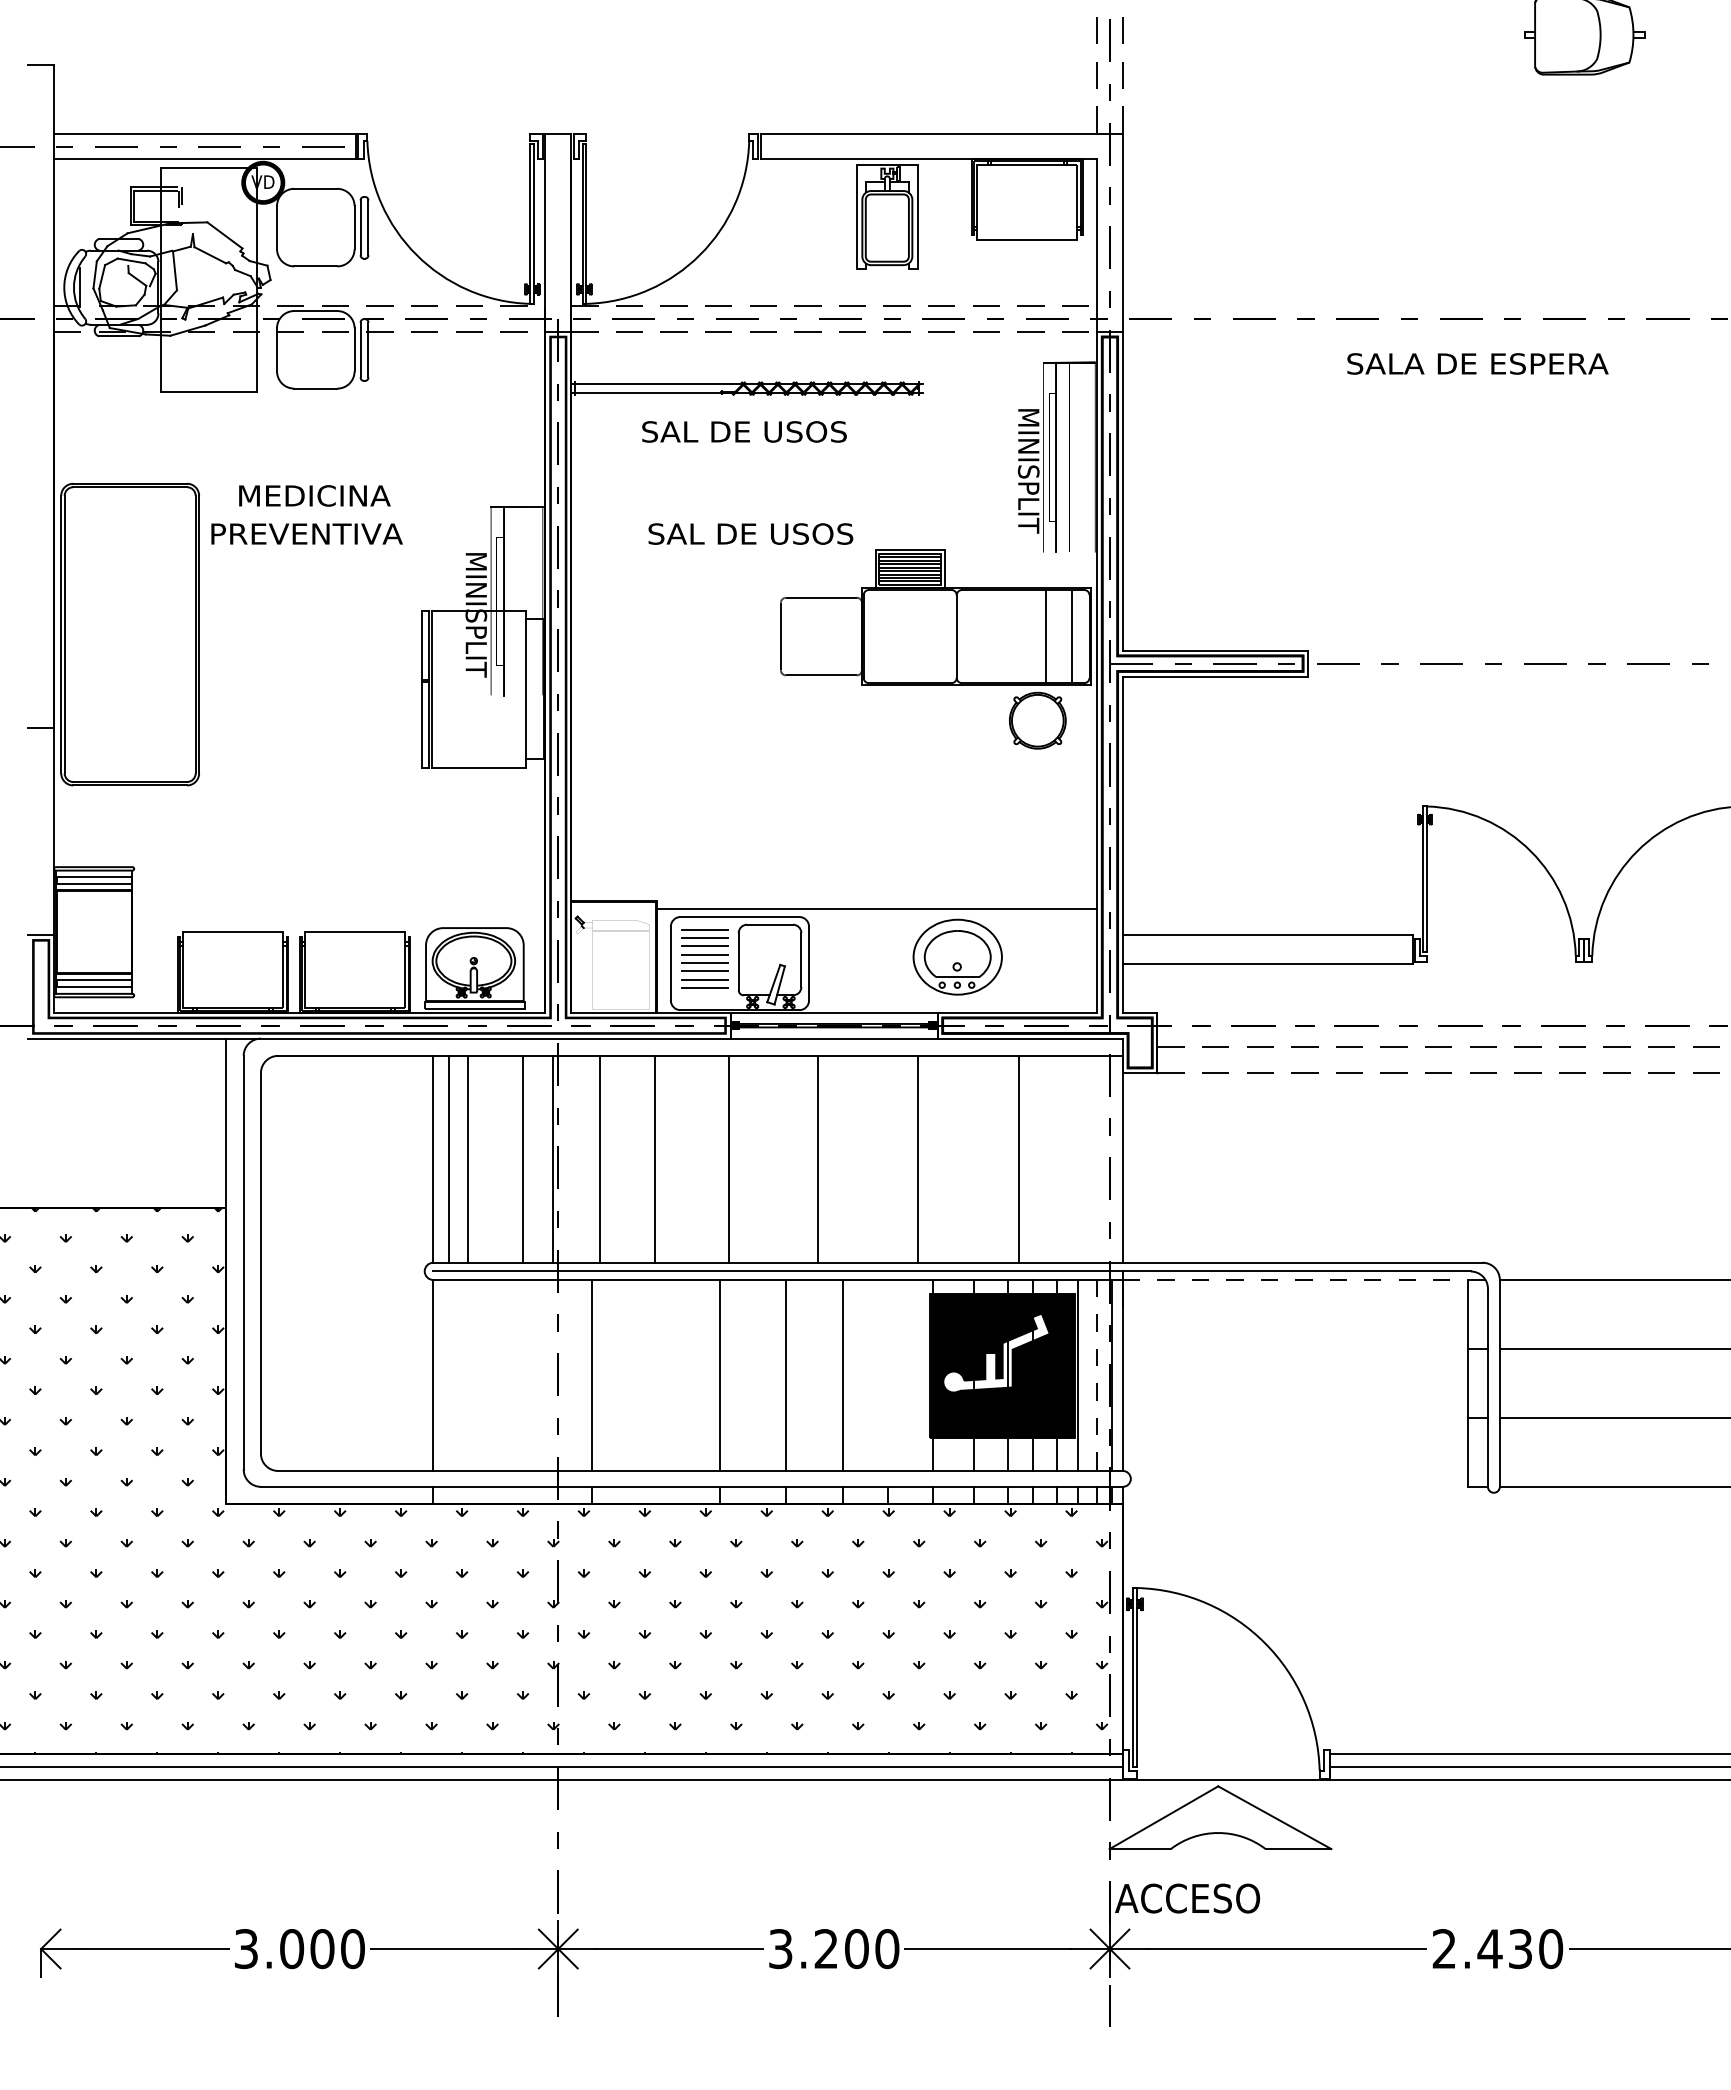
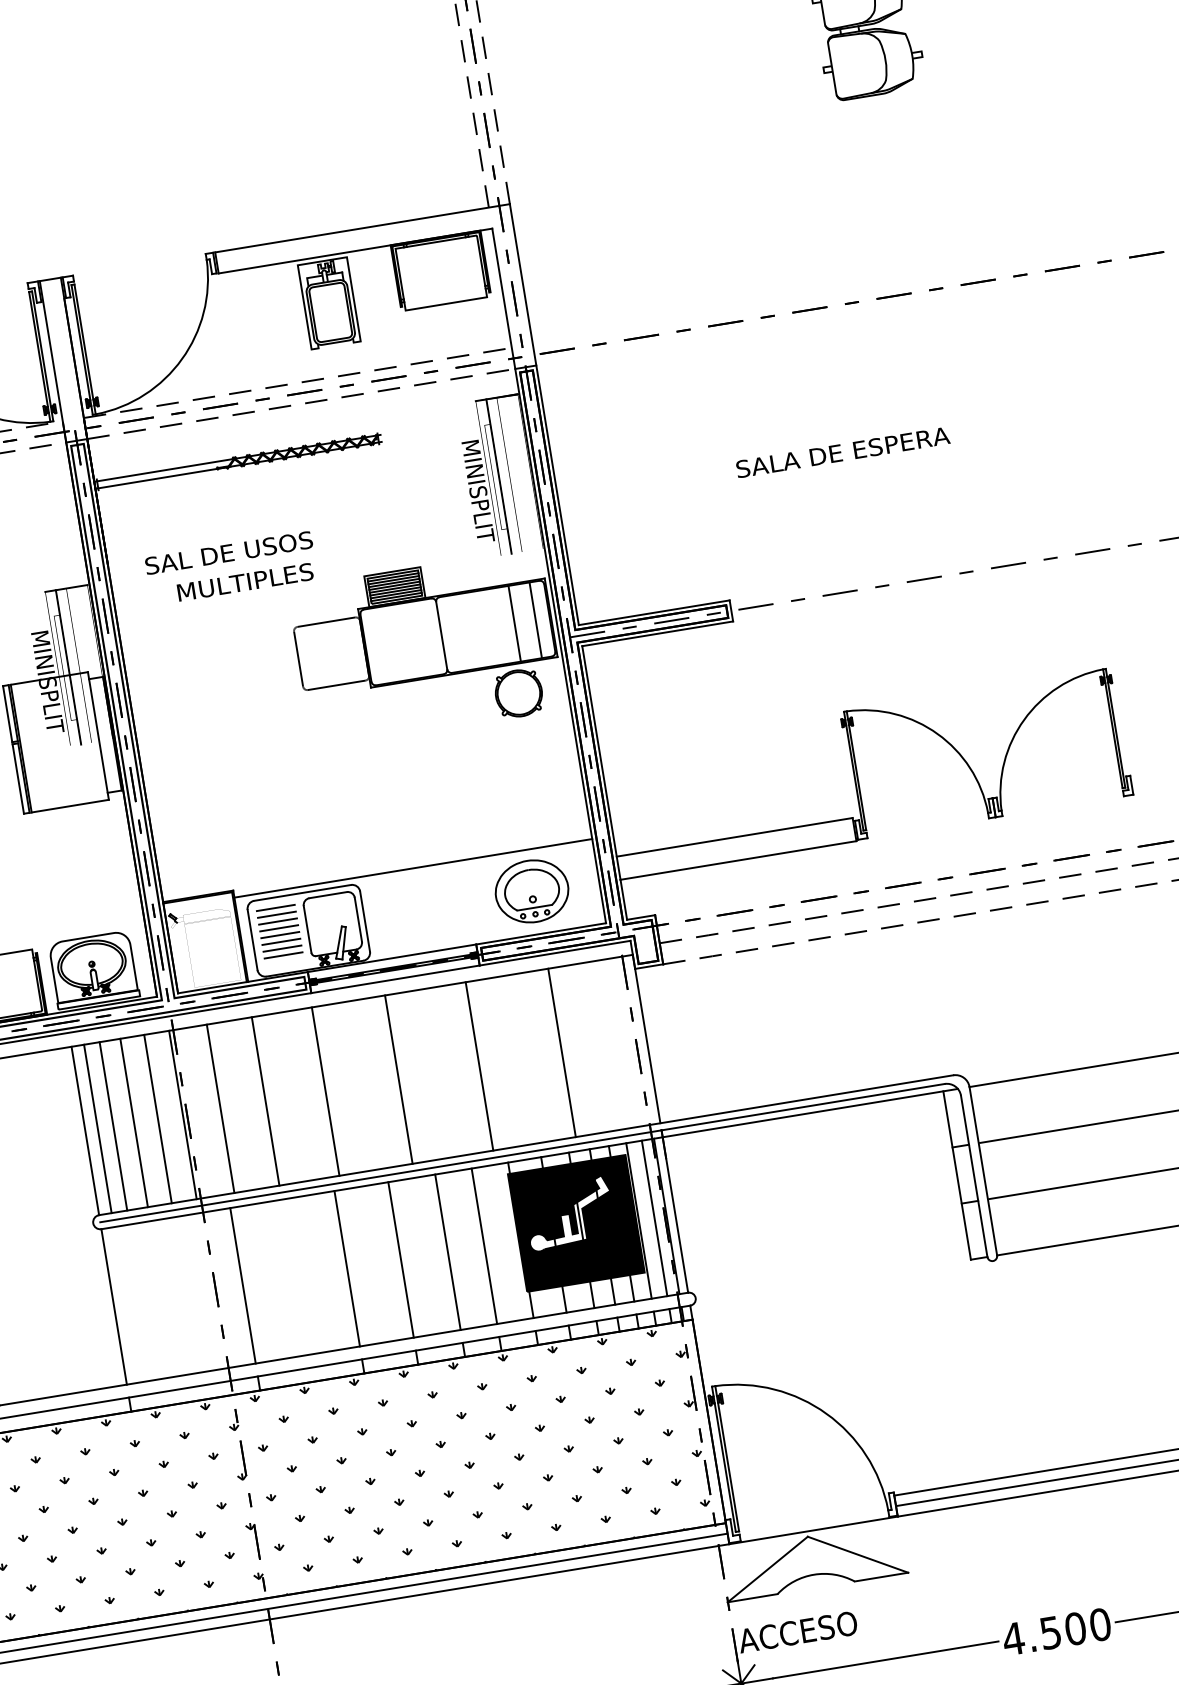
text: (1477, 363) -> (842, 452), moved
text: (744, 431) -> (228, 552), moved
text: (750, 533) -> (260, 579), SAL DE USOS -> MULTIPLES
part: (957, 956) -> (531, 890), moved
line: (493, 1158) -> (134, 1122), added
line: (1304, 1279) -> (810, 1112), dashed -> solid
line: (888, 1374) -> (484, 1245), added
line: (1097, 1375) -> (654, 1218), dashed -> solid
text: (1481, 1949) -> (1043, 1634), 2.430 -> 4.500

